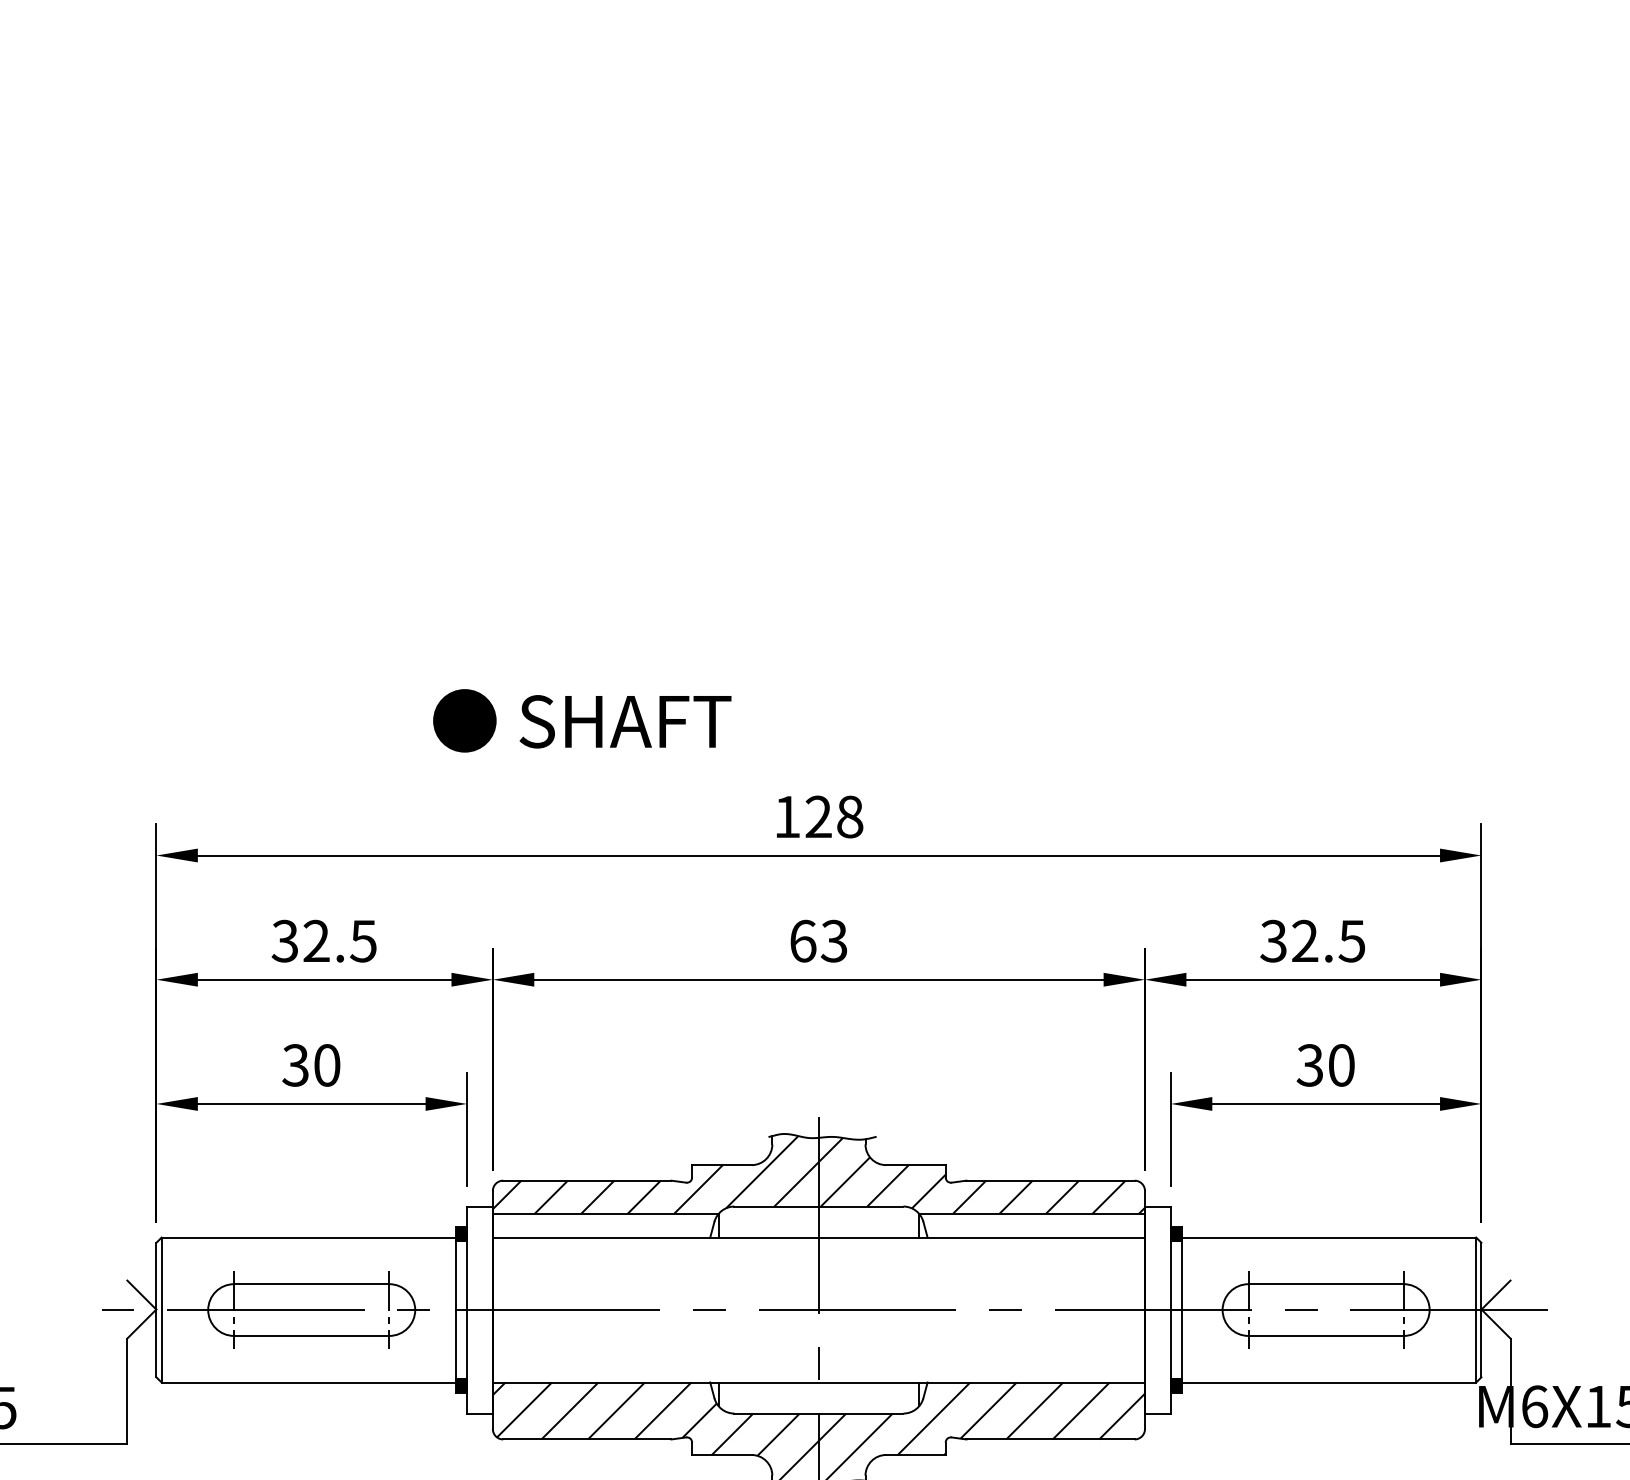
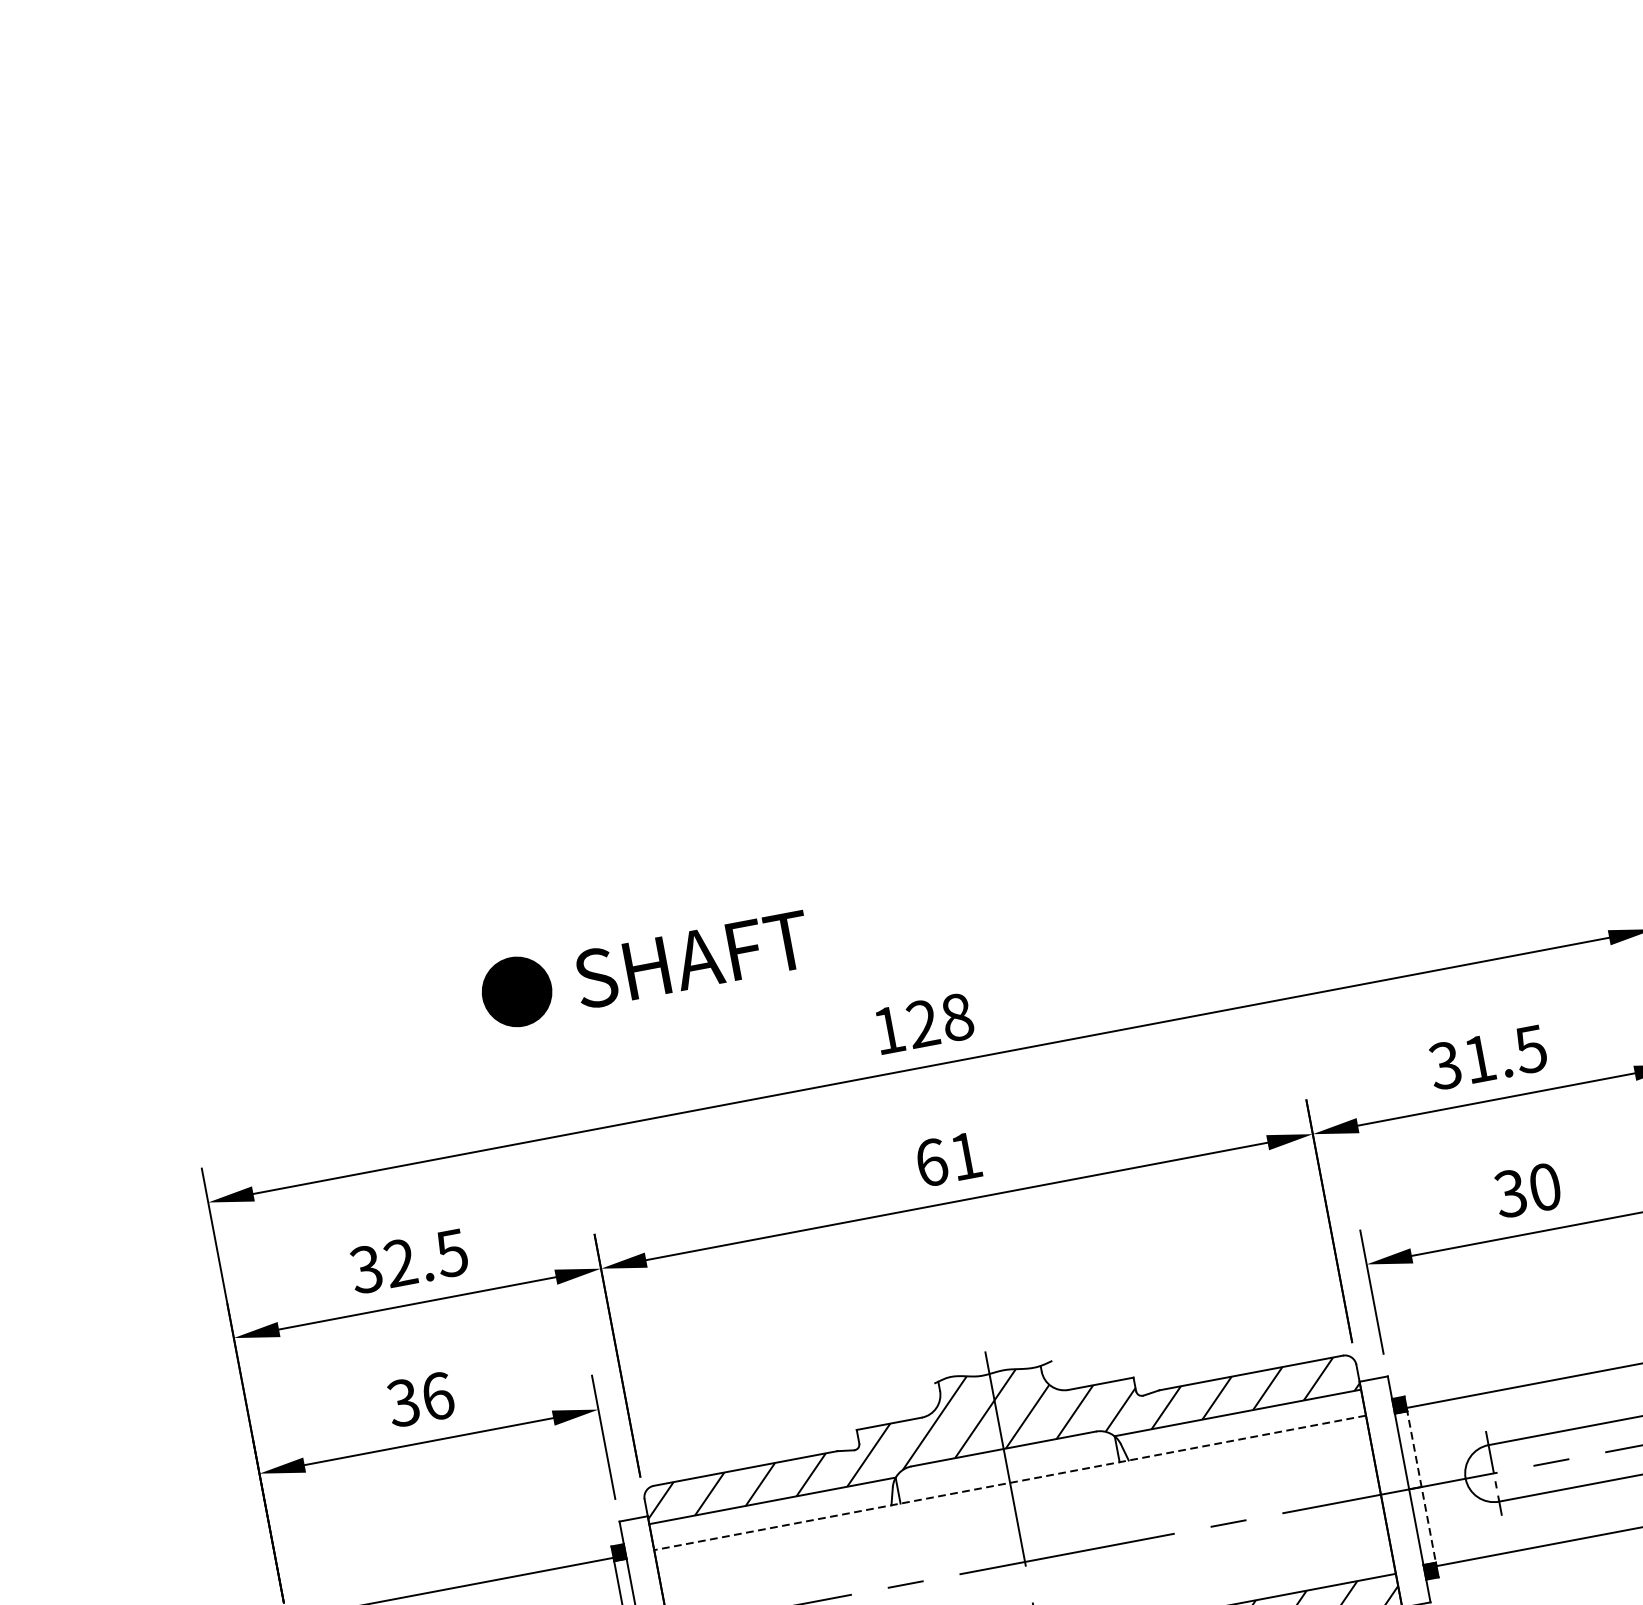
text: (833, 940) -> (964, 1155), 63 -> 61
text: (1305, 940) -> (1479, 1058), 32.5 -> 31.5
text: (327, 1065) -> (438, 1396), 30 -> 36
line: (818, 1237) -> (1009, 1482), solid -> dashed
line: (1182, 1310) -> (1421, 1487), solid -> dashed

